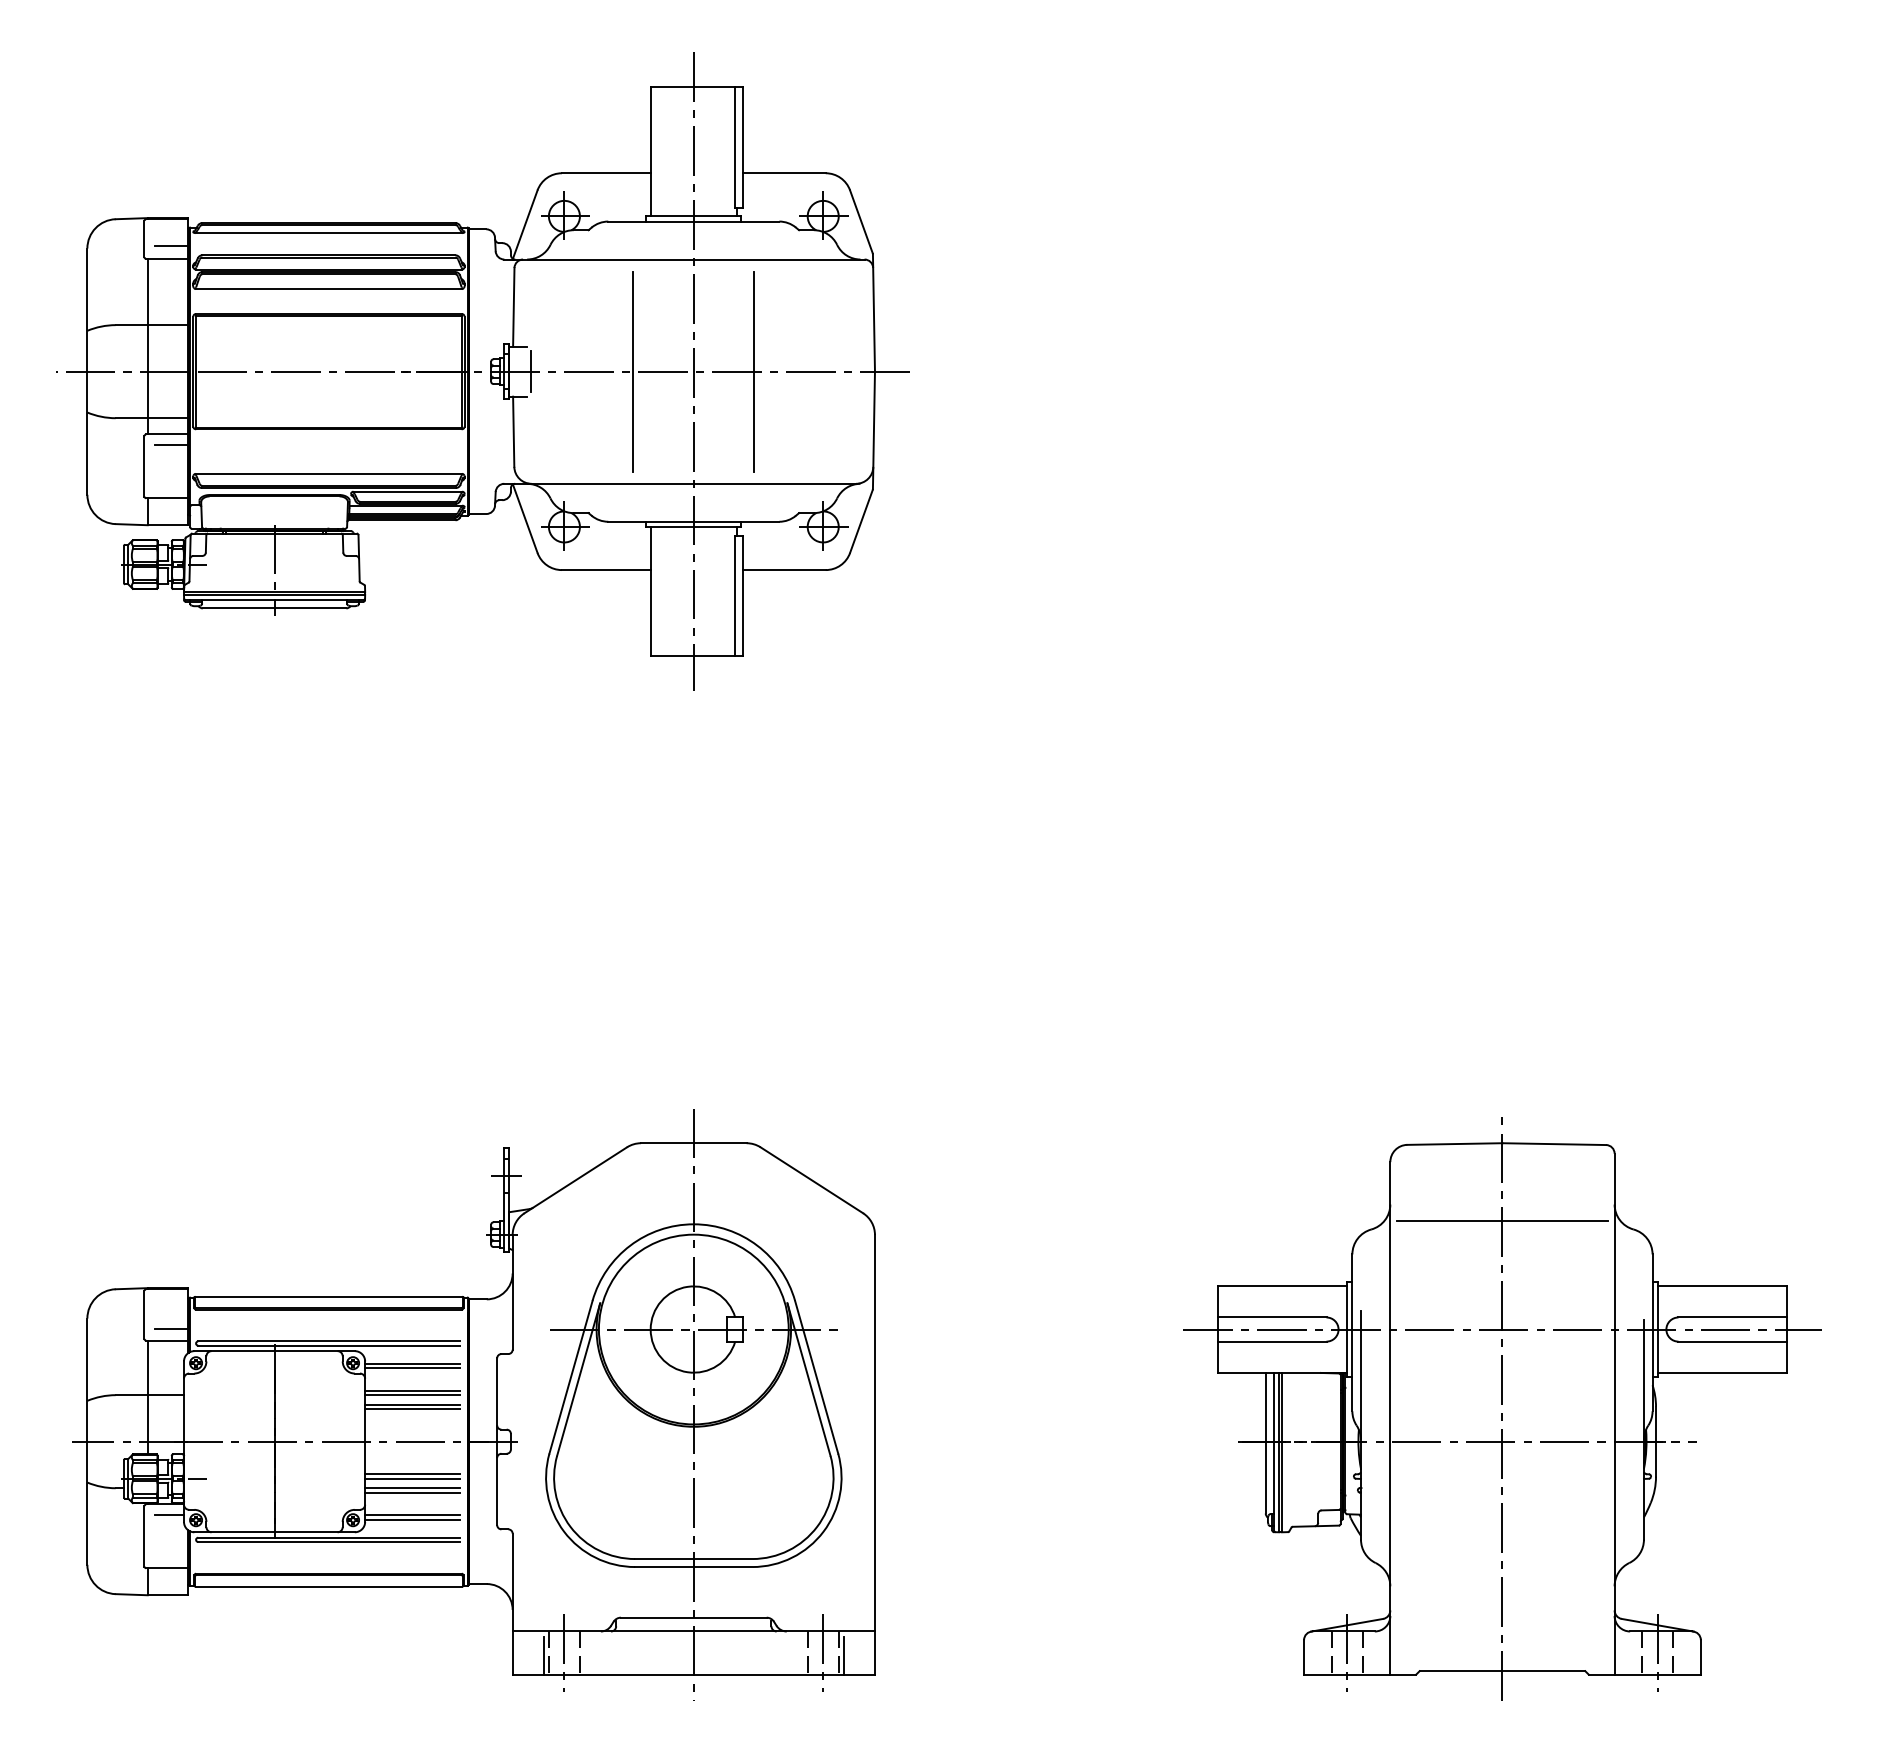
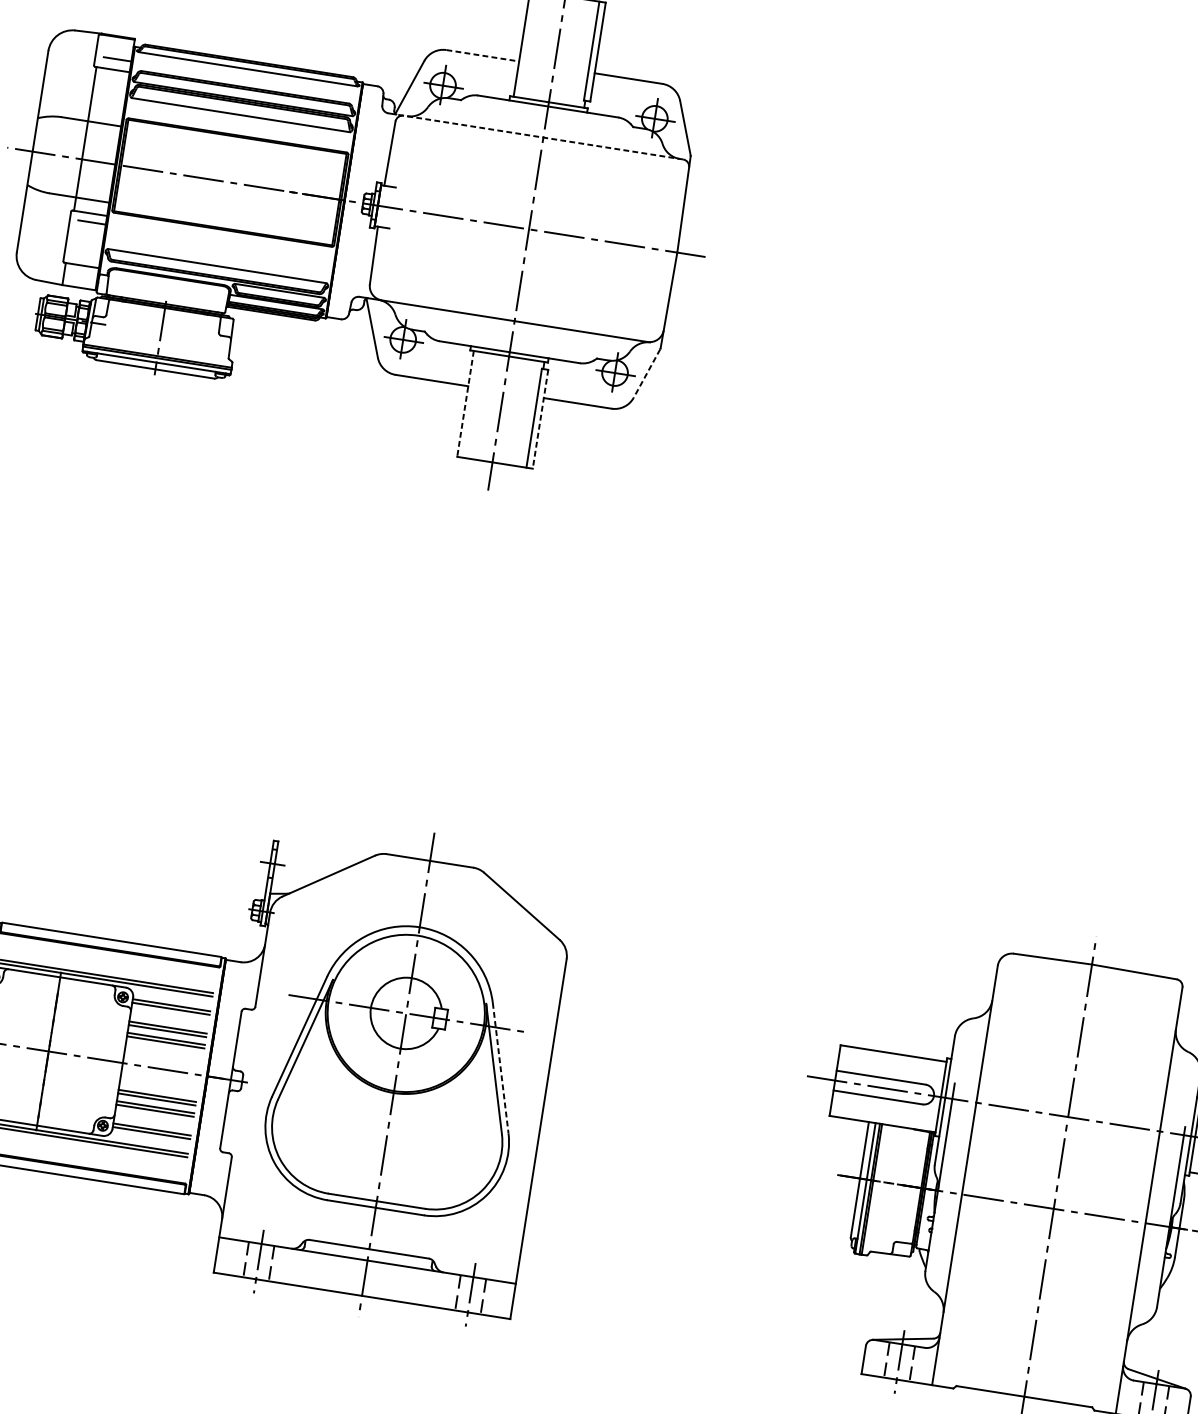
line: (606, 173) -> (482, 55), solid -> dashed
line: (688, 259) -> (539, 136), solid -> dashed
line: (531, 371) -> (396, 208), removed
line: (633, 371) -> (479, 221), removed
line: (754, 371) -> (578, 237), removed
line: (861, 522) -> (646, 374), solid -> dashed
line: (650, 591) -> (465, 403), solid -> dashed
line: (743, 596) -> (540, 419), solid -> dashed
line: (1502, 1220) -> (1082, 1027), removed
line: (816, 1377) -> (500, 1068), solid -> dashed
line: (543, 1655) -> (241, 1260), removed
line: (843, 1655) -> (486, 1299), removed

